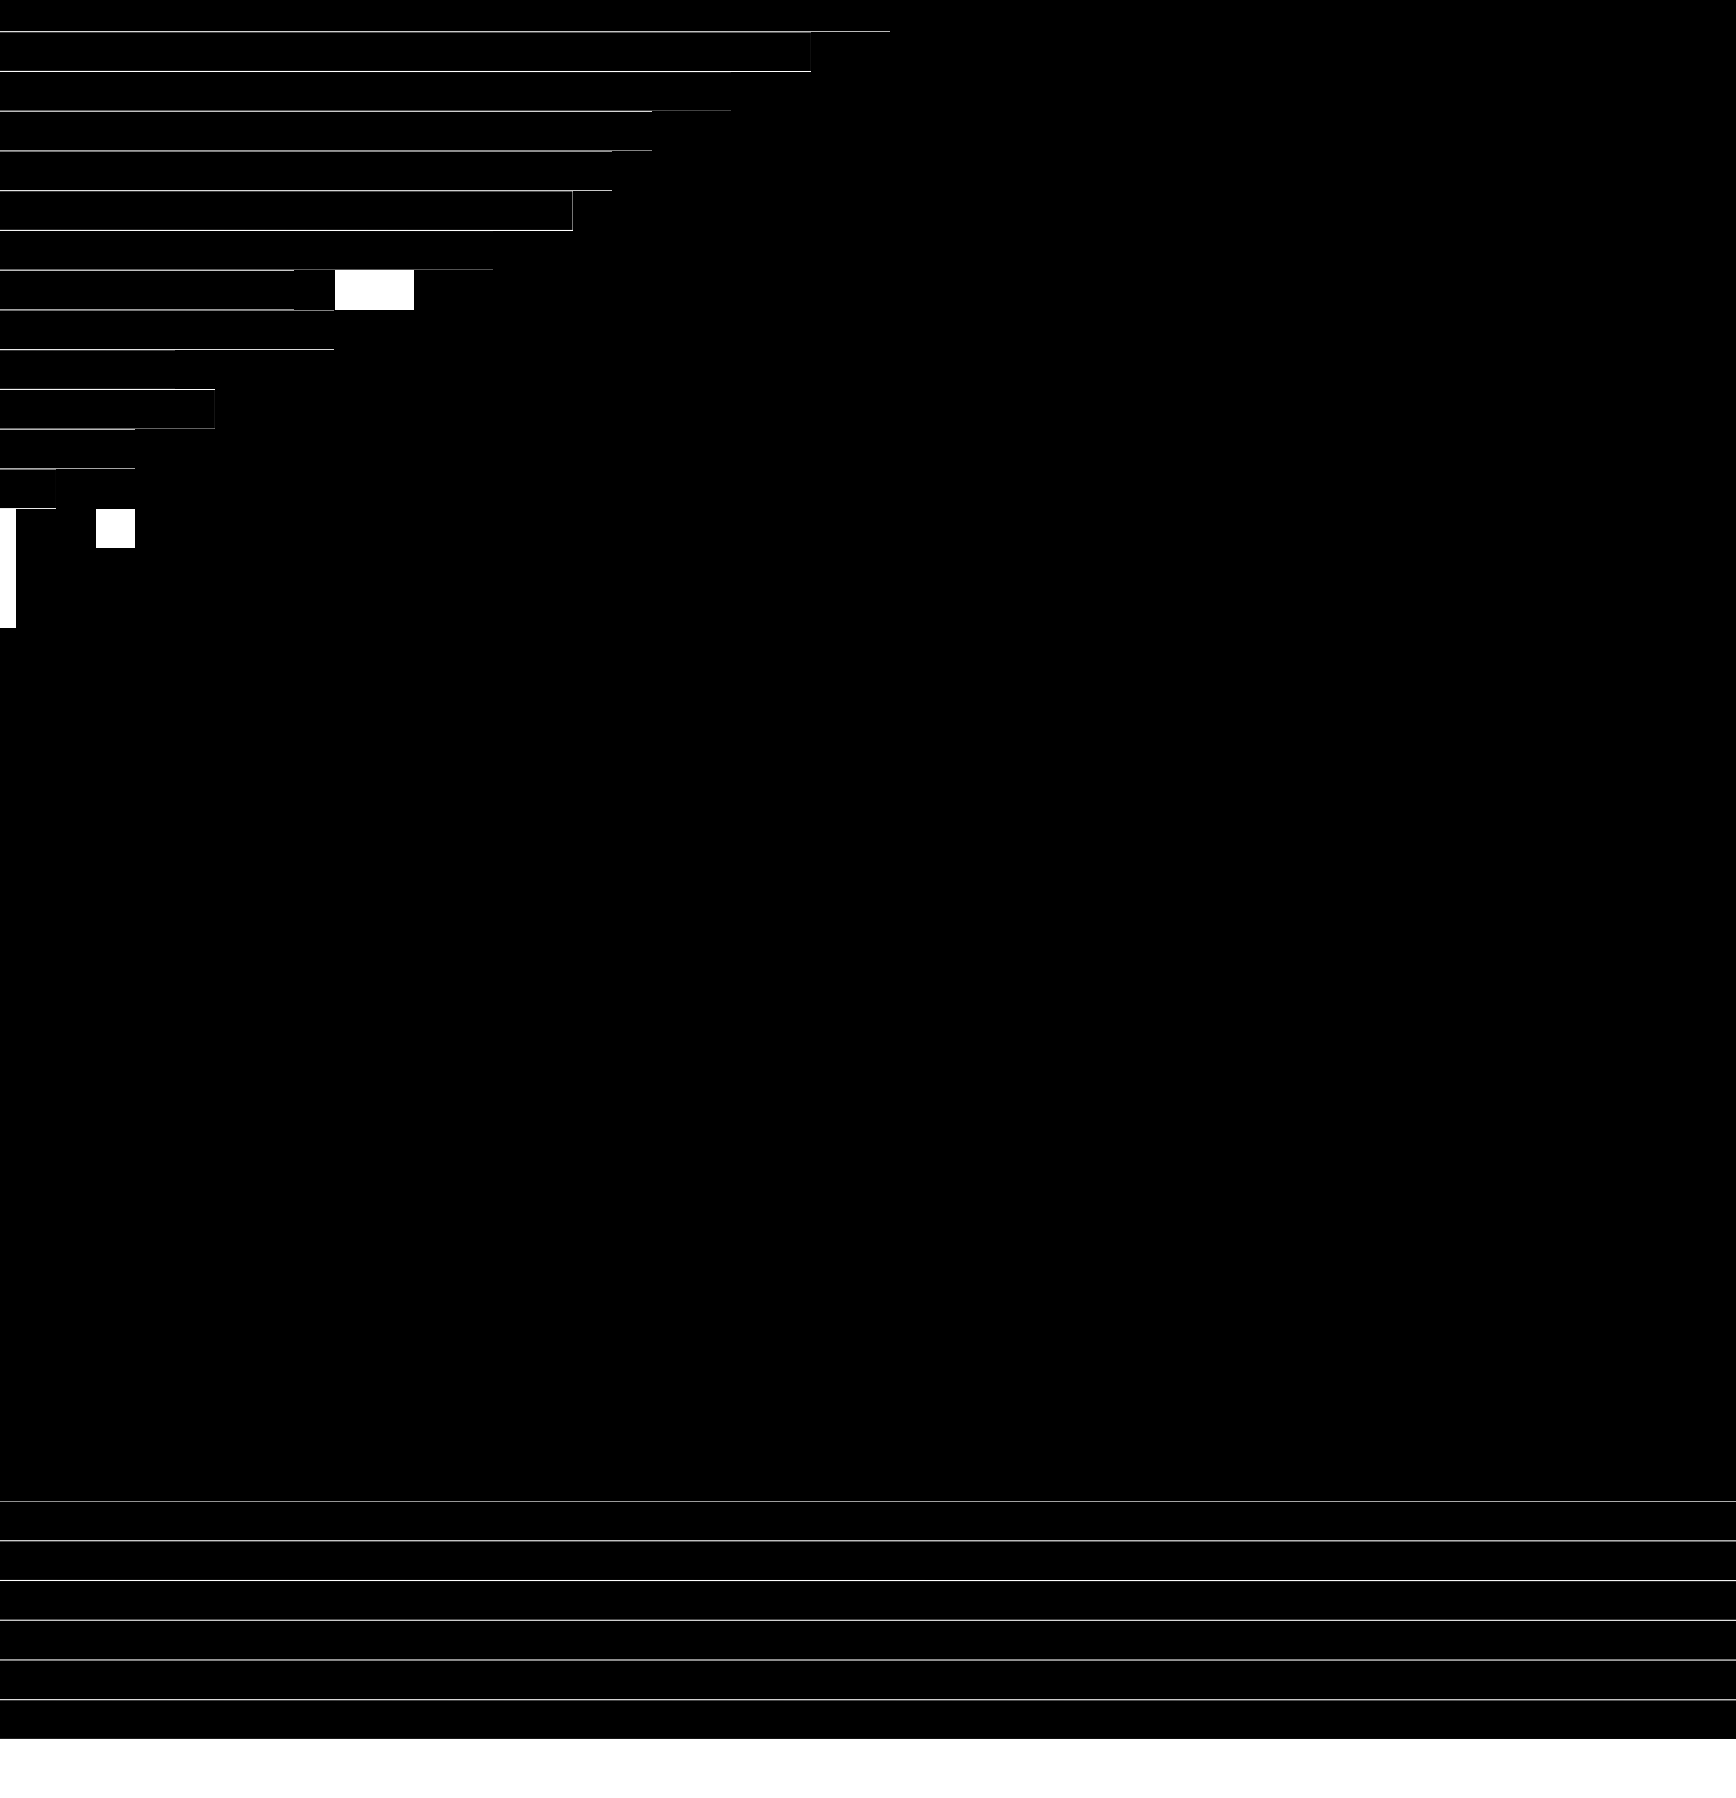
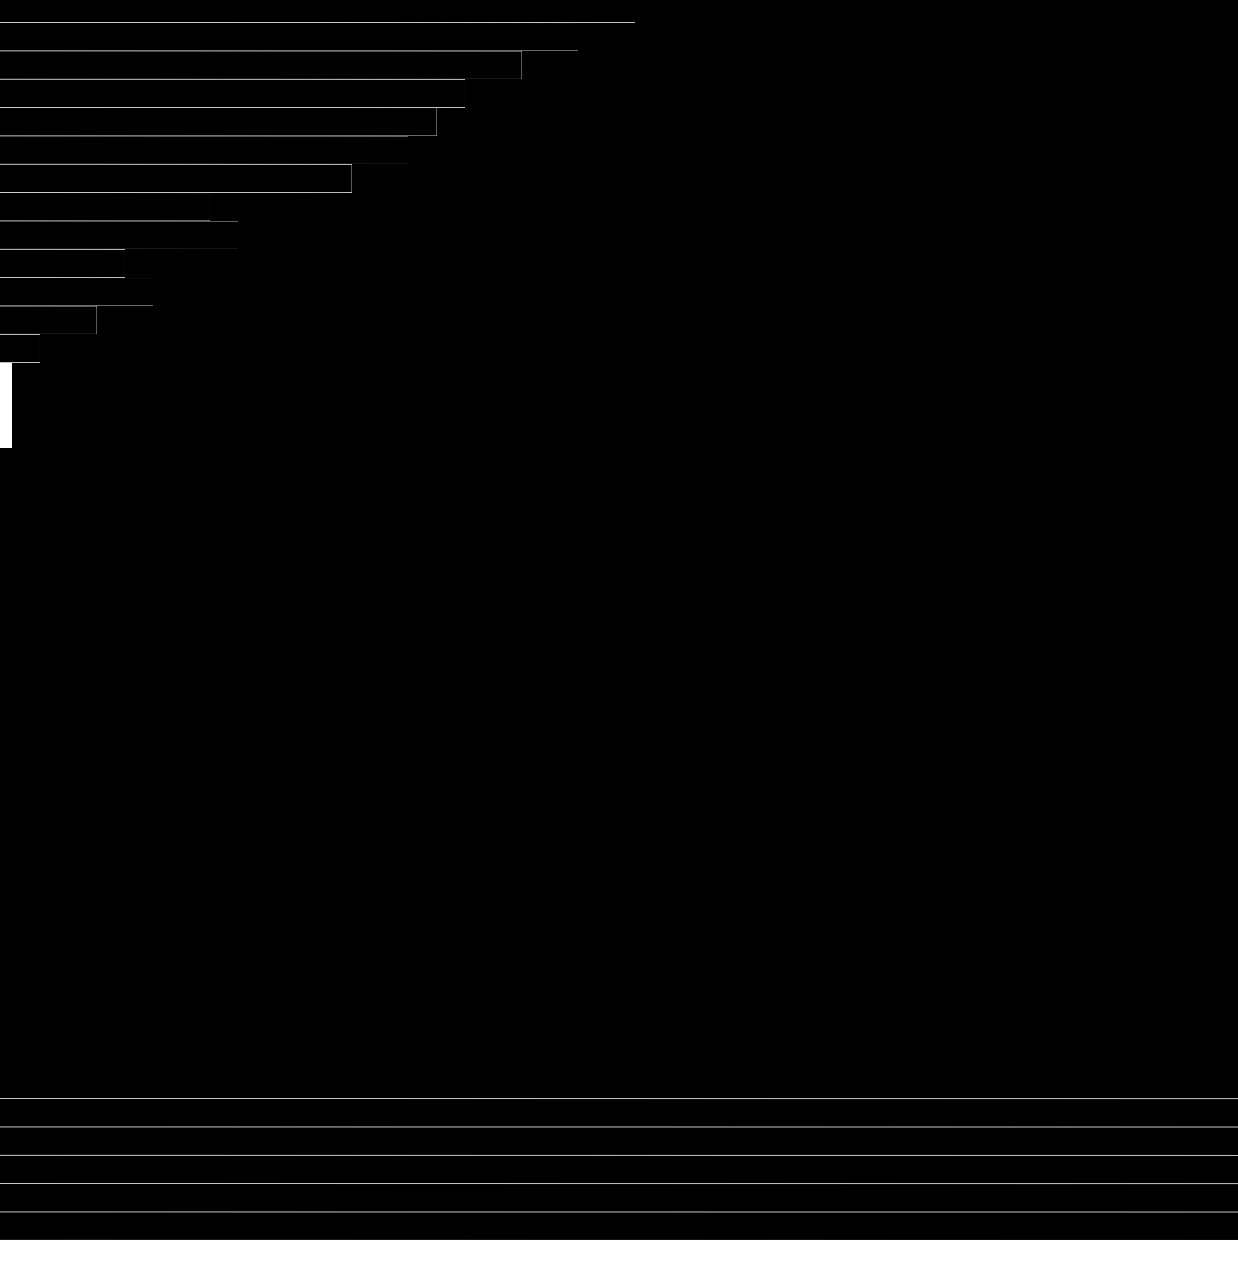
fill: (373, 289) -> (266, 206), added
fill: (115, 528) -> (82, 376), added

